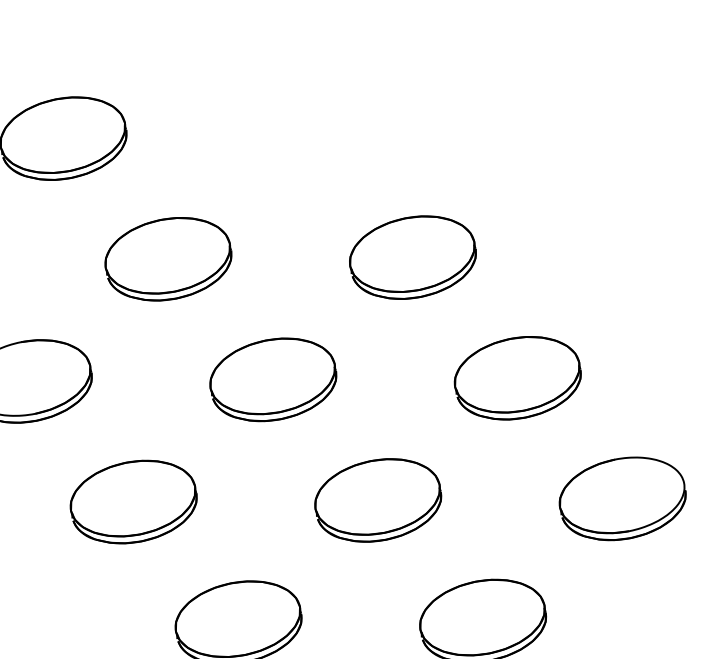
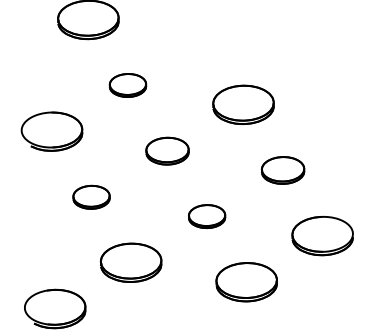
part: (167, 259) -> (127, 85), size x0.6
part: (516, 378) -> (282, 170), size x0.7
part: (273, 380) -> (167, 151), size x0.7
part: (376, 500) -> (206, 216), size x0.6
part: (133, 502) -> (91, 197), size x0.6

